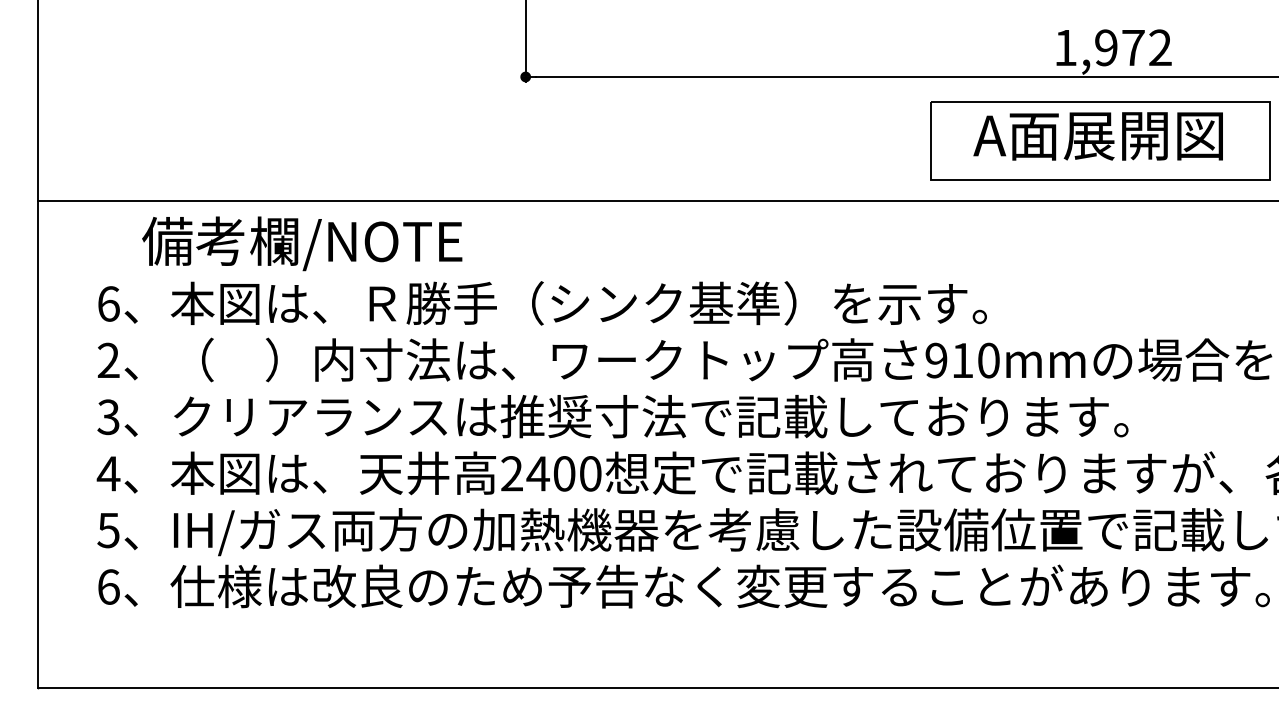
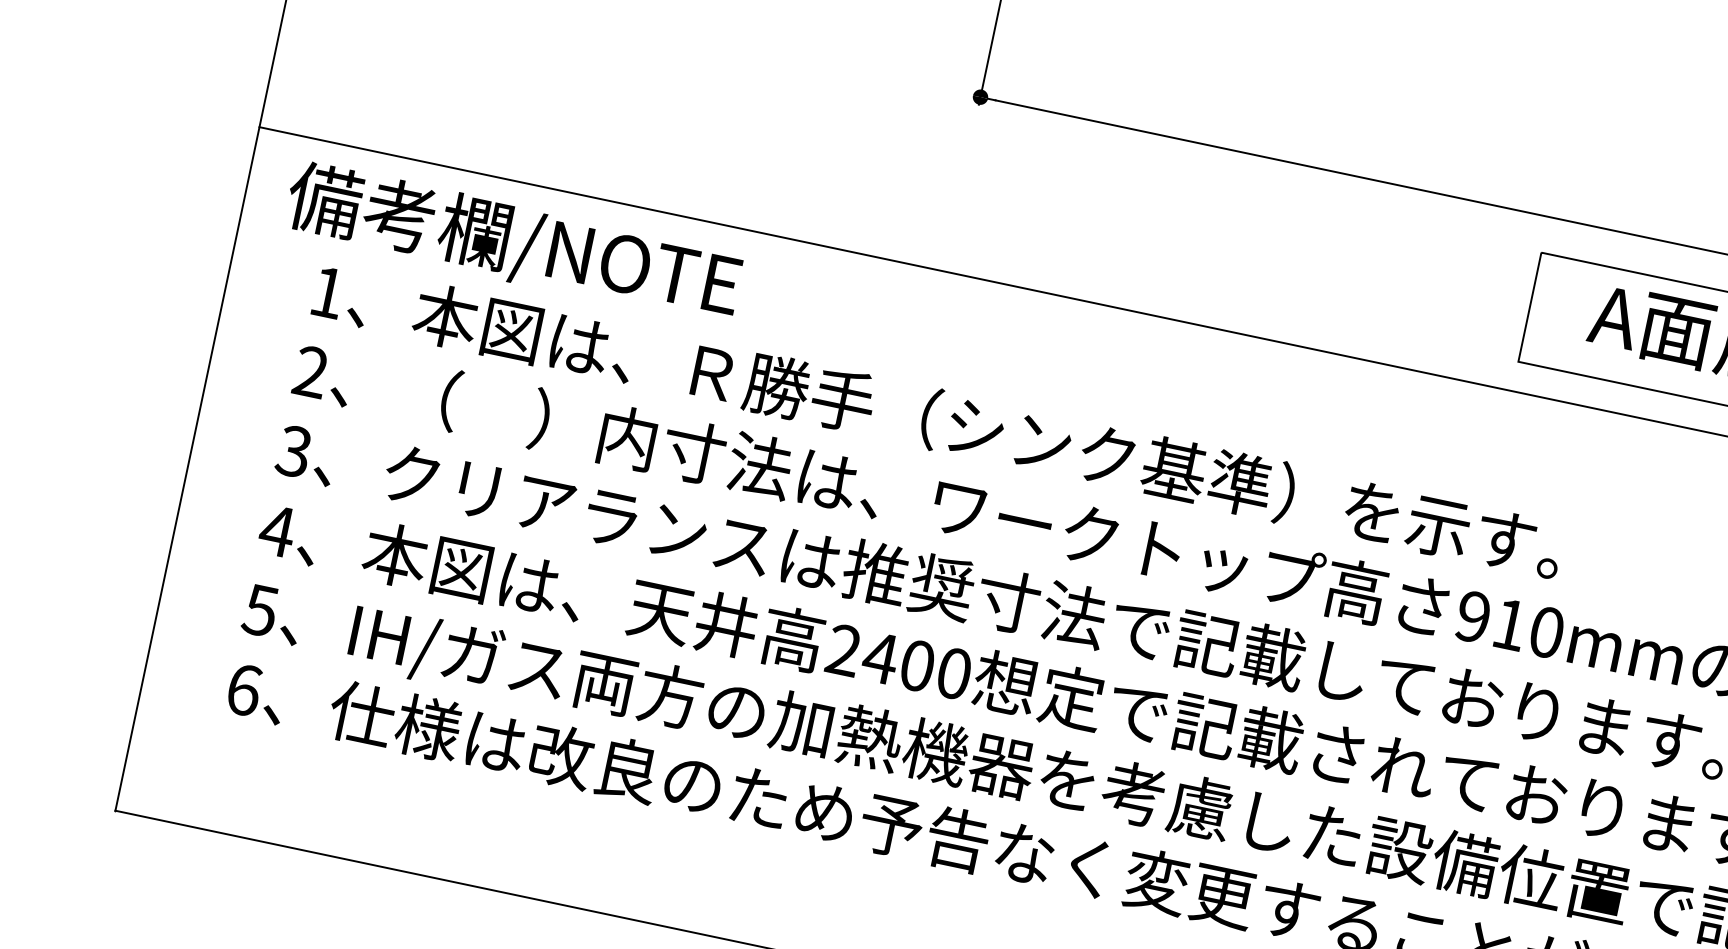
text: (302, 243) -> (513, 243), moved
text: (108, 303) -> (327, 291), 6 -> 1

